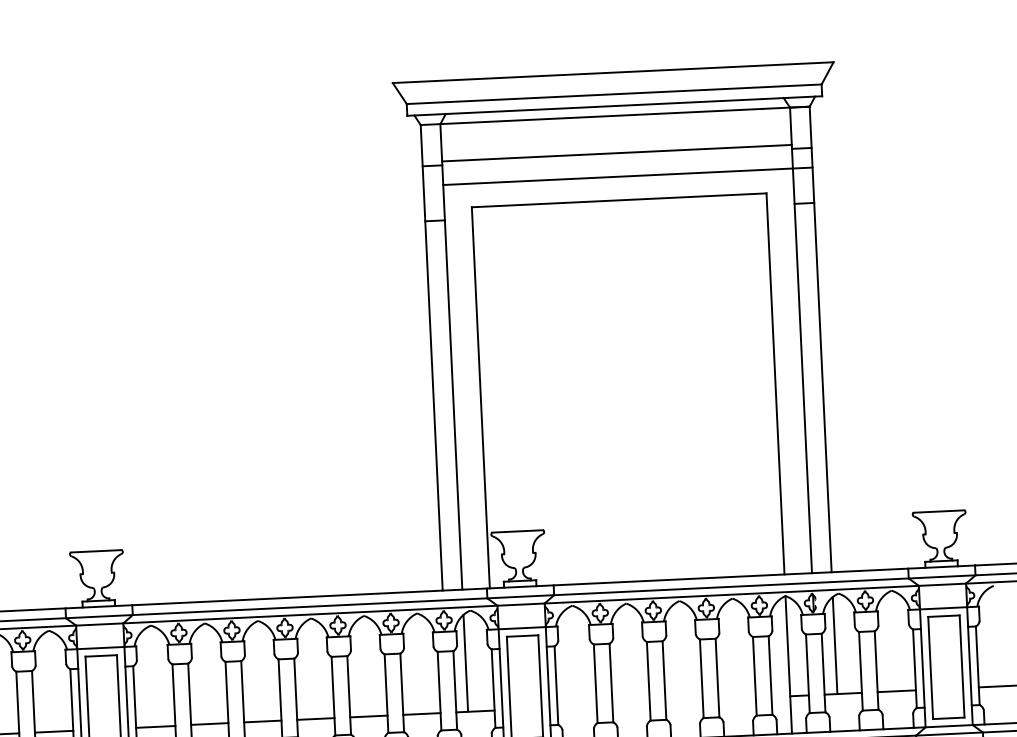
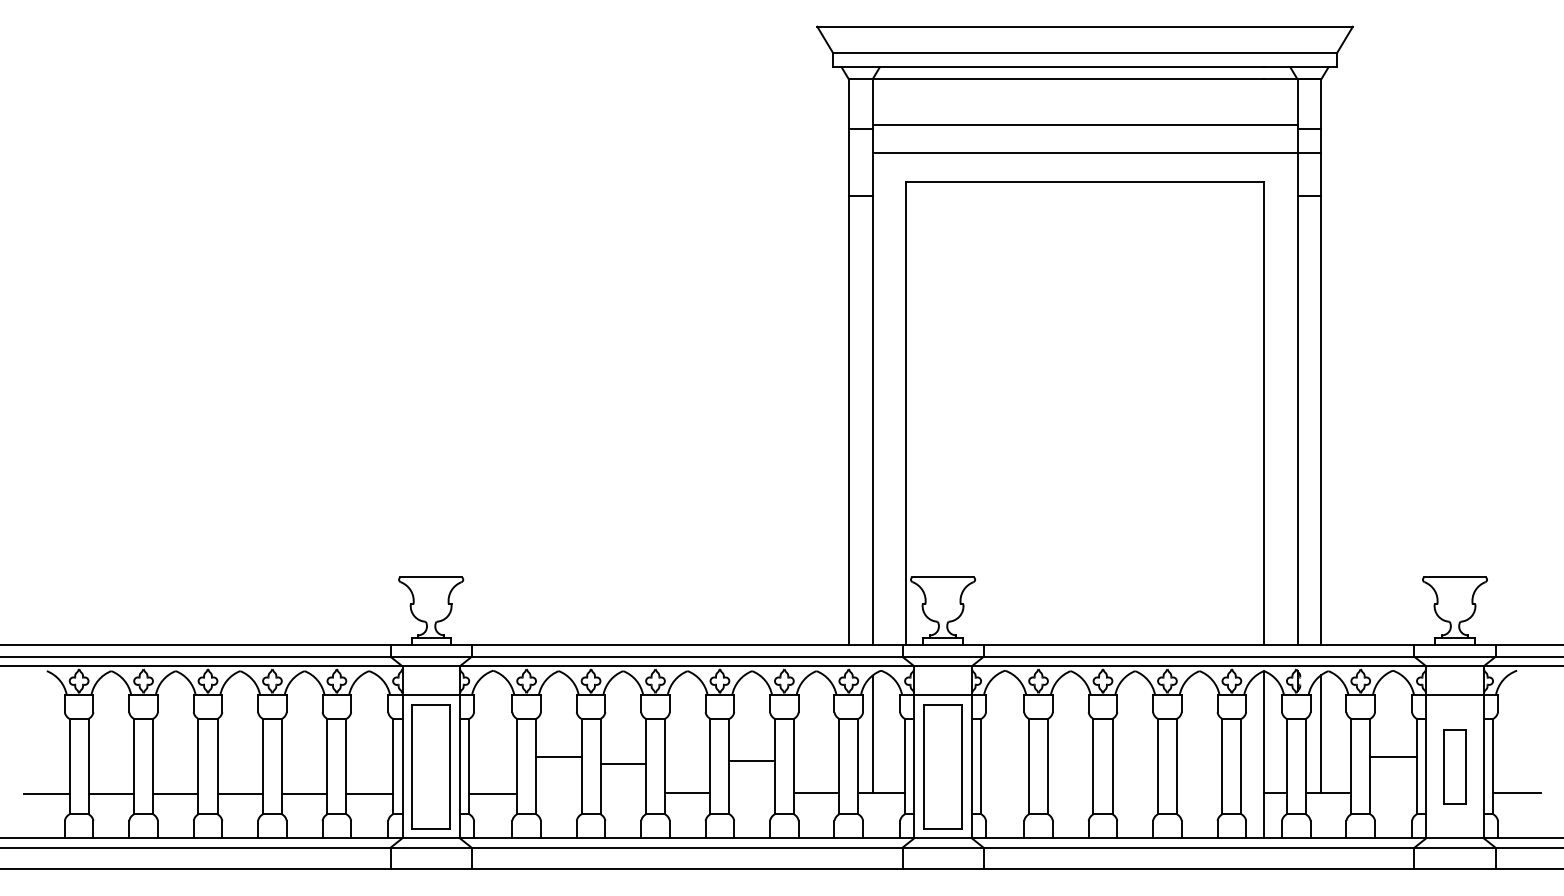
part: (945, 667) -> (1454, 766), size x0.6
line: (896, 690) -> (1393, 756), moved
line: (368, 716) -> (751, 761), moved
line: (262, 721) -> (622, 764), moved
line: (209, 724) -> (558, 757), moved

